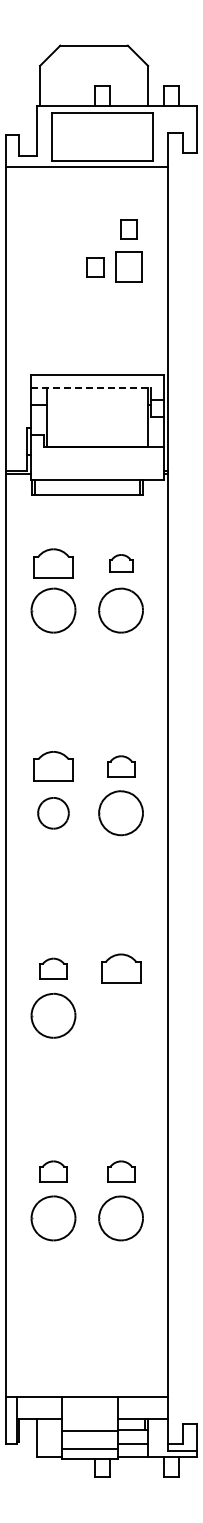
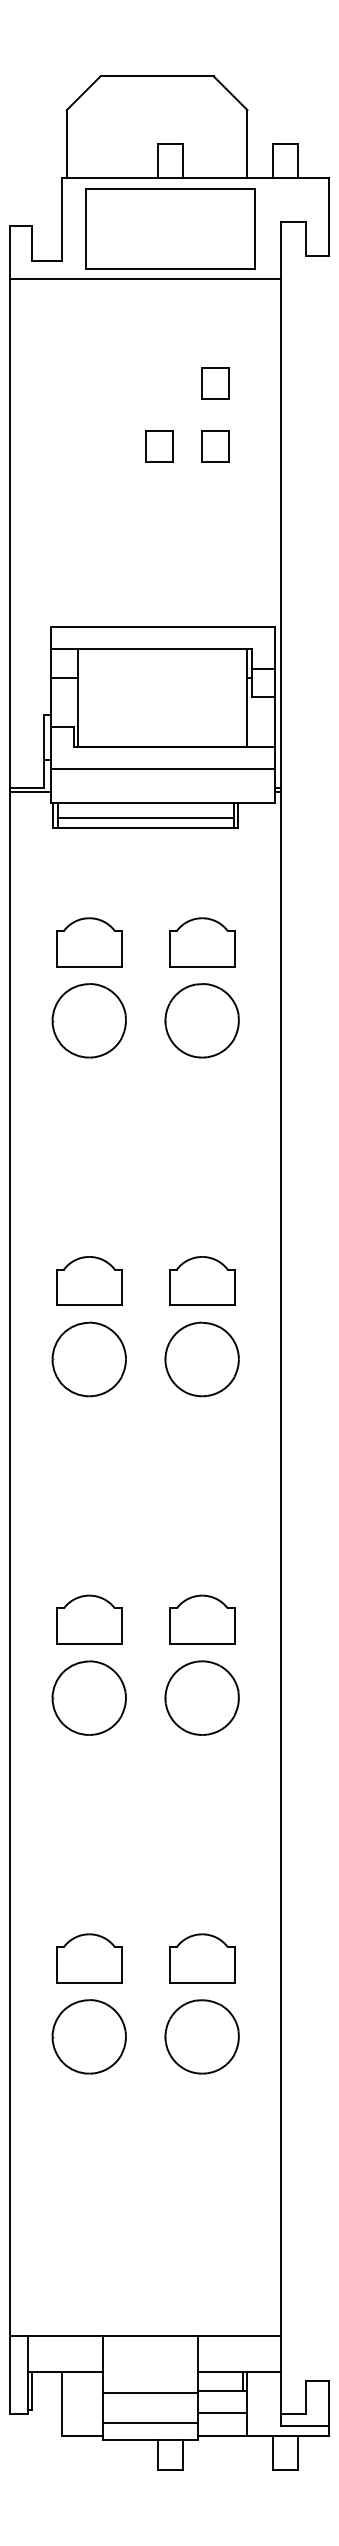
part: (128, 267) -> (214, 447), size x0.62
line: (91, 388) -> (152, 649), dashed -> solid
line: (97, 460) -> (162, 769), added
line: (87, 489) -> (146, 818), added
part: (121, 563) -> (202, 941), size x1.67
part: (121, 766) -> (202, 1281), size x1.43
part: (53, 813) -> (89, 1359), size x1.43
part: (53, 968) -> (89, 1619), size x1.43
part: (120, 1015) -> (201, 1697), added
part: (53, 1171) -> (89, 1958), size x1.43
part: (121, 1171) -> (202, 1958), size x1.43

